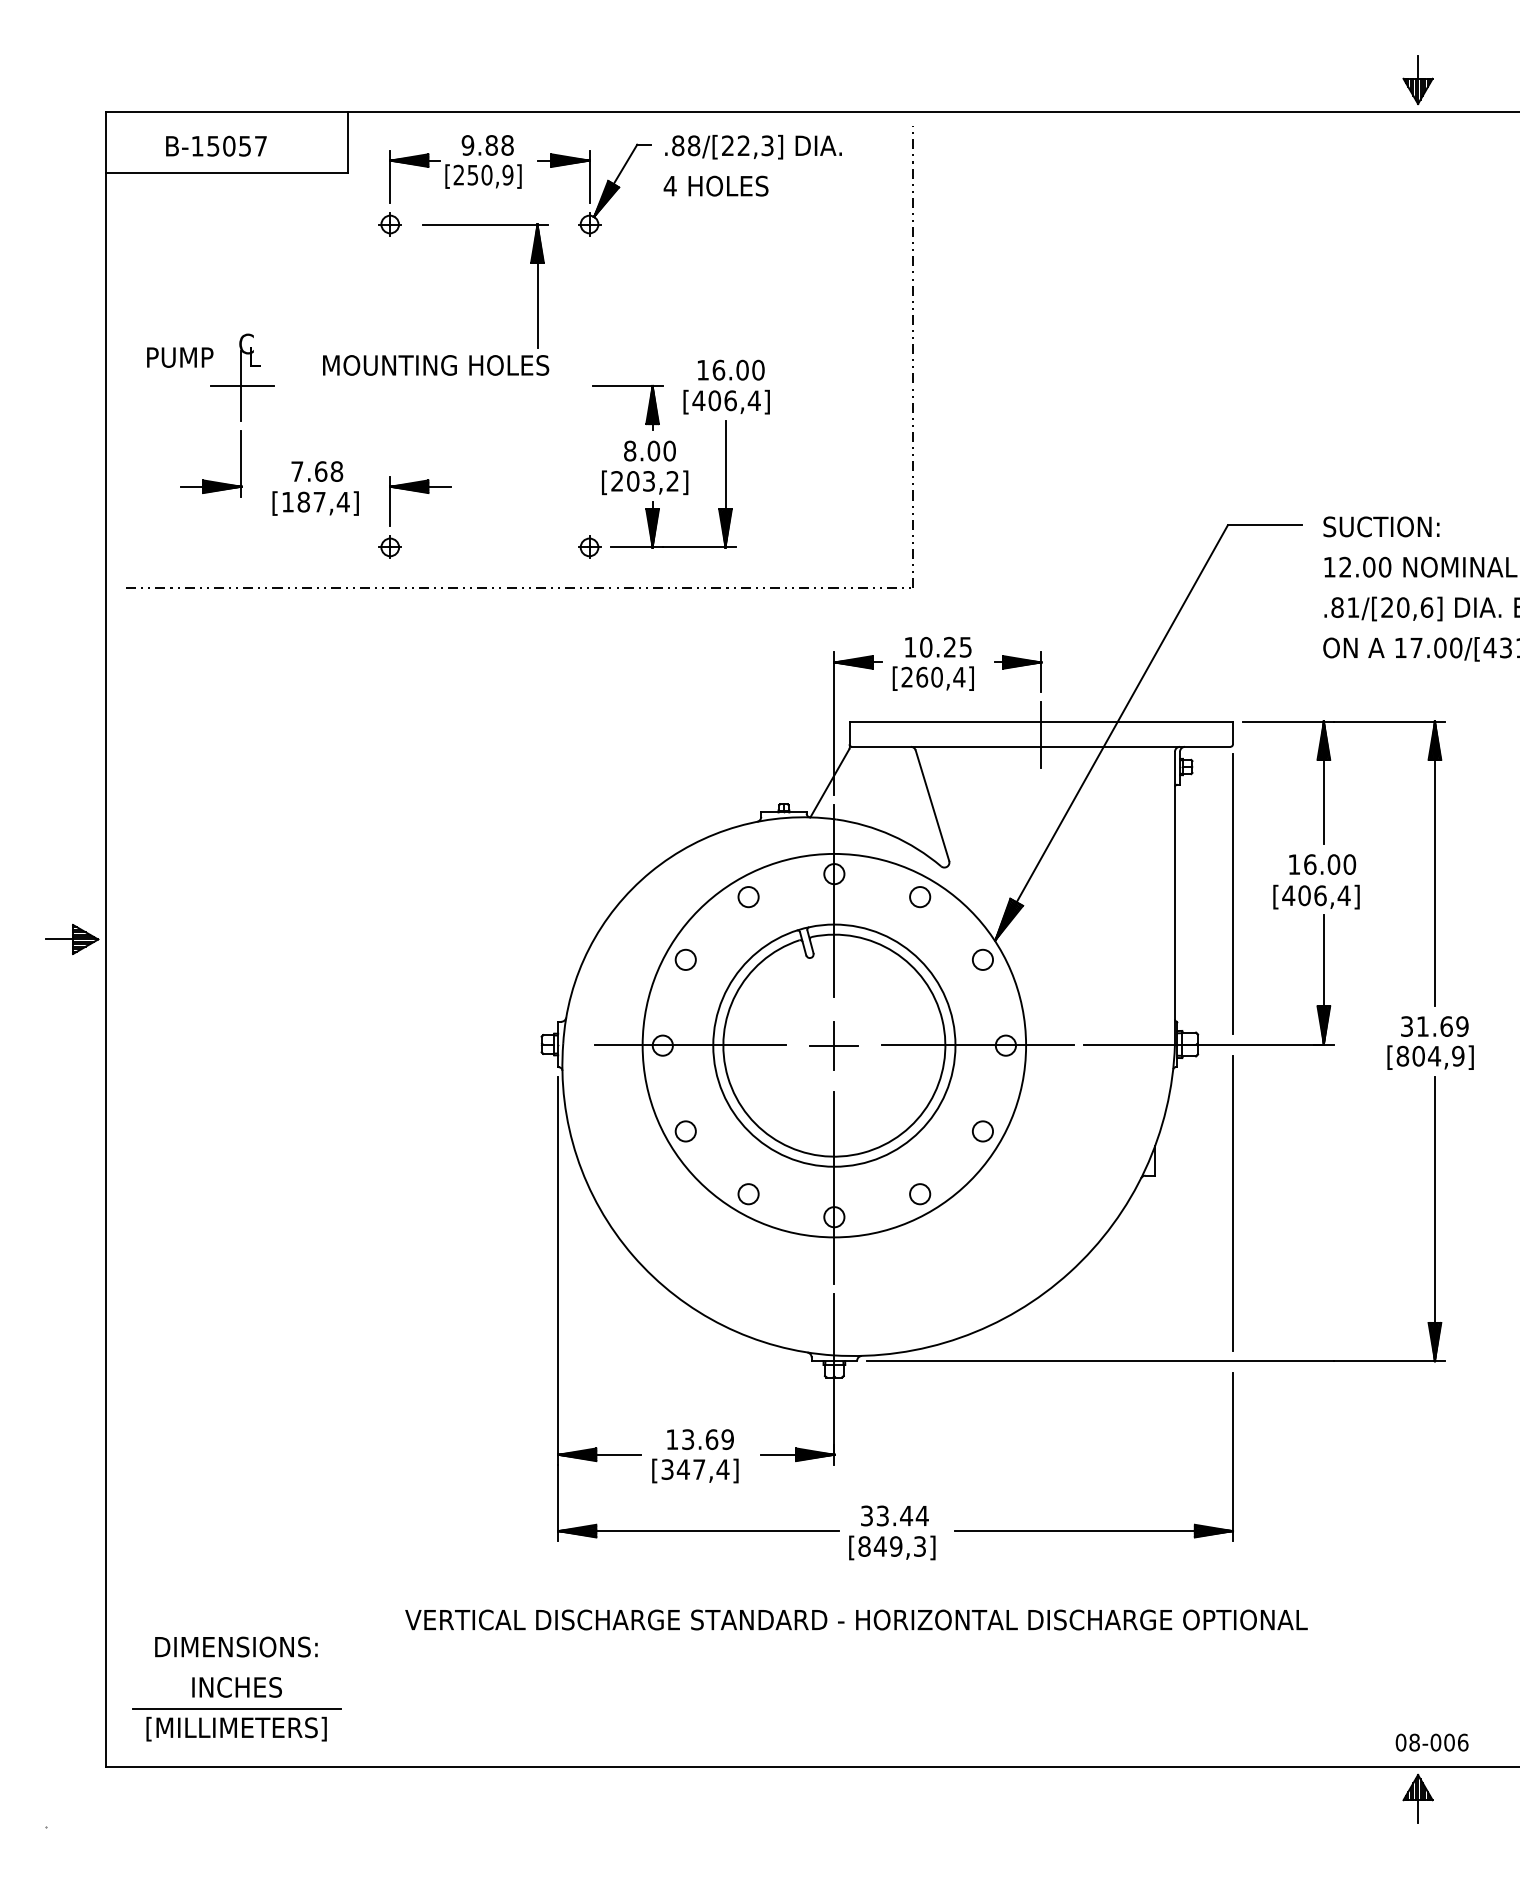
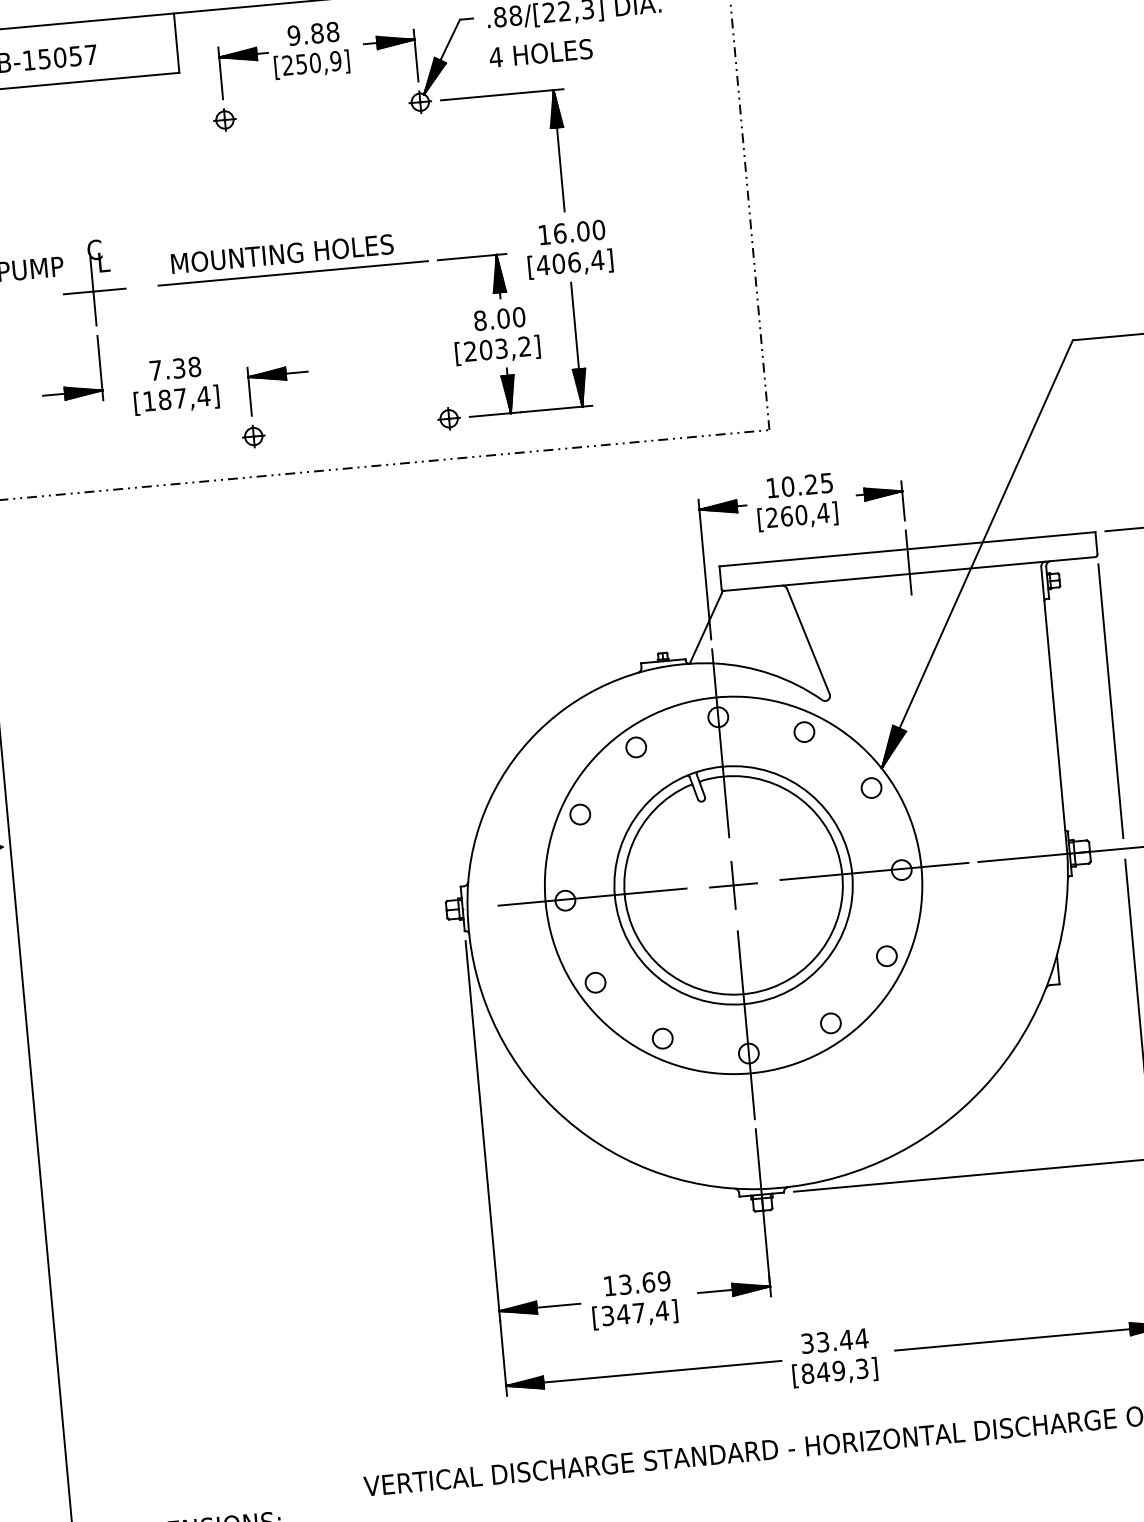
part: (530, 263) -> (550, 128), moved
line: (444, 385) -> (292, 272), added
text: (321, 471) -> (179, 368), 7.68 -> 7.38

